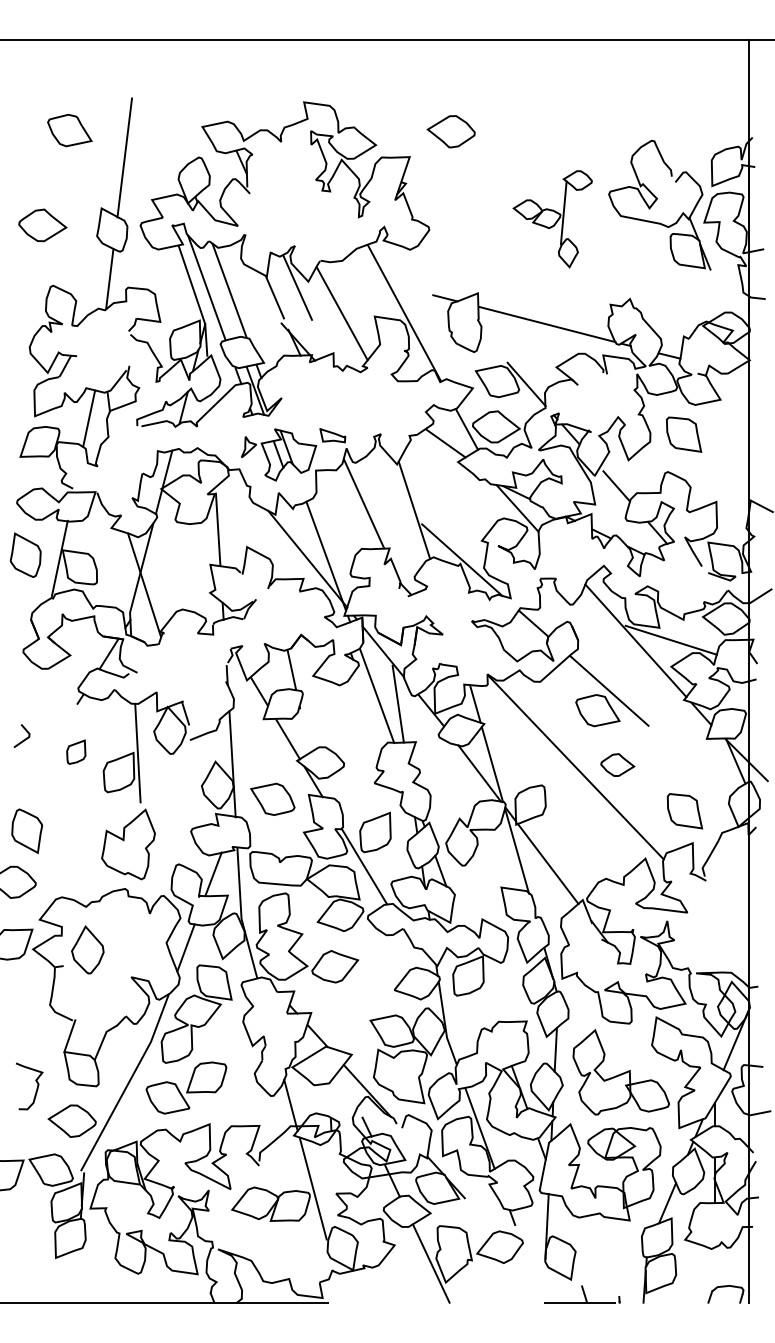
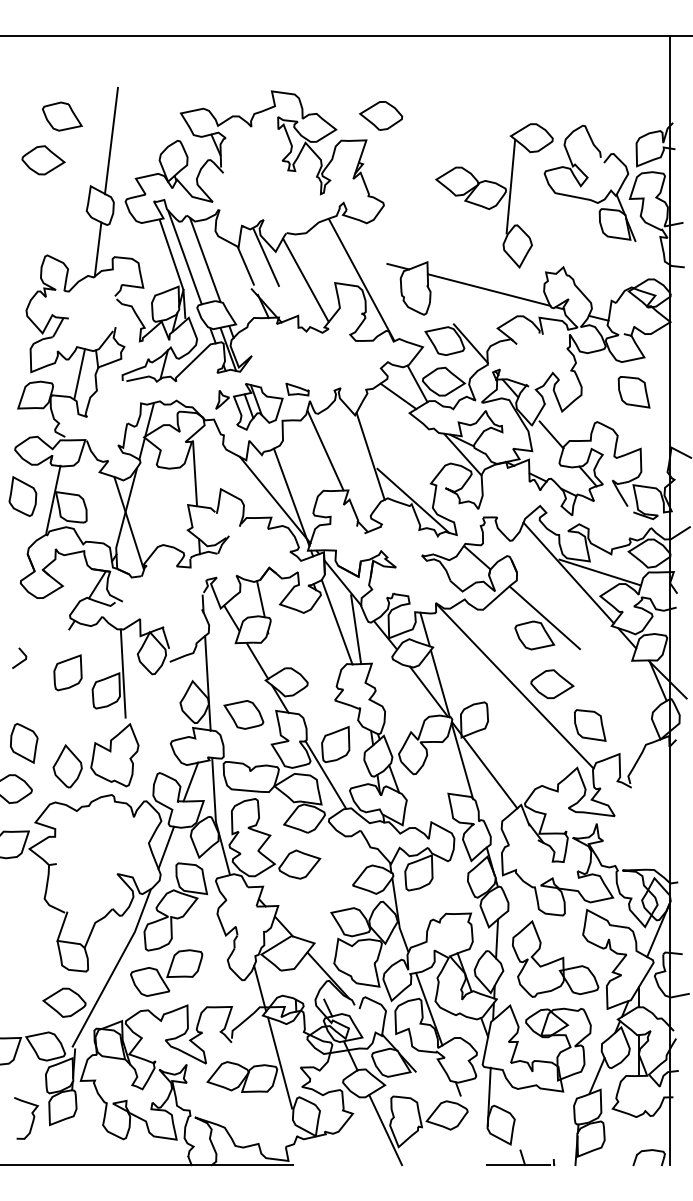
part: (450, 131) -> (380, 115), moved
part: (552, 219) -> (494, 196), size x1.67
part: (42, 225) -> (43, 160), moved
part: (684, 434) -> (634, 392), moved
part: (76, 751) -> (68, 672), size x1.67
part: (617, 764) -> (552, 683), size x1.43
part: (684, 811) -> (589, 725), moved
part: (87, 949) -> (67, 765), moved
curve: (36, 1087) -> (32, 1119), moved

